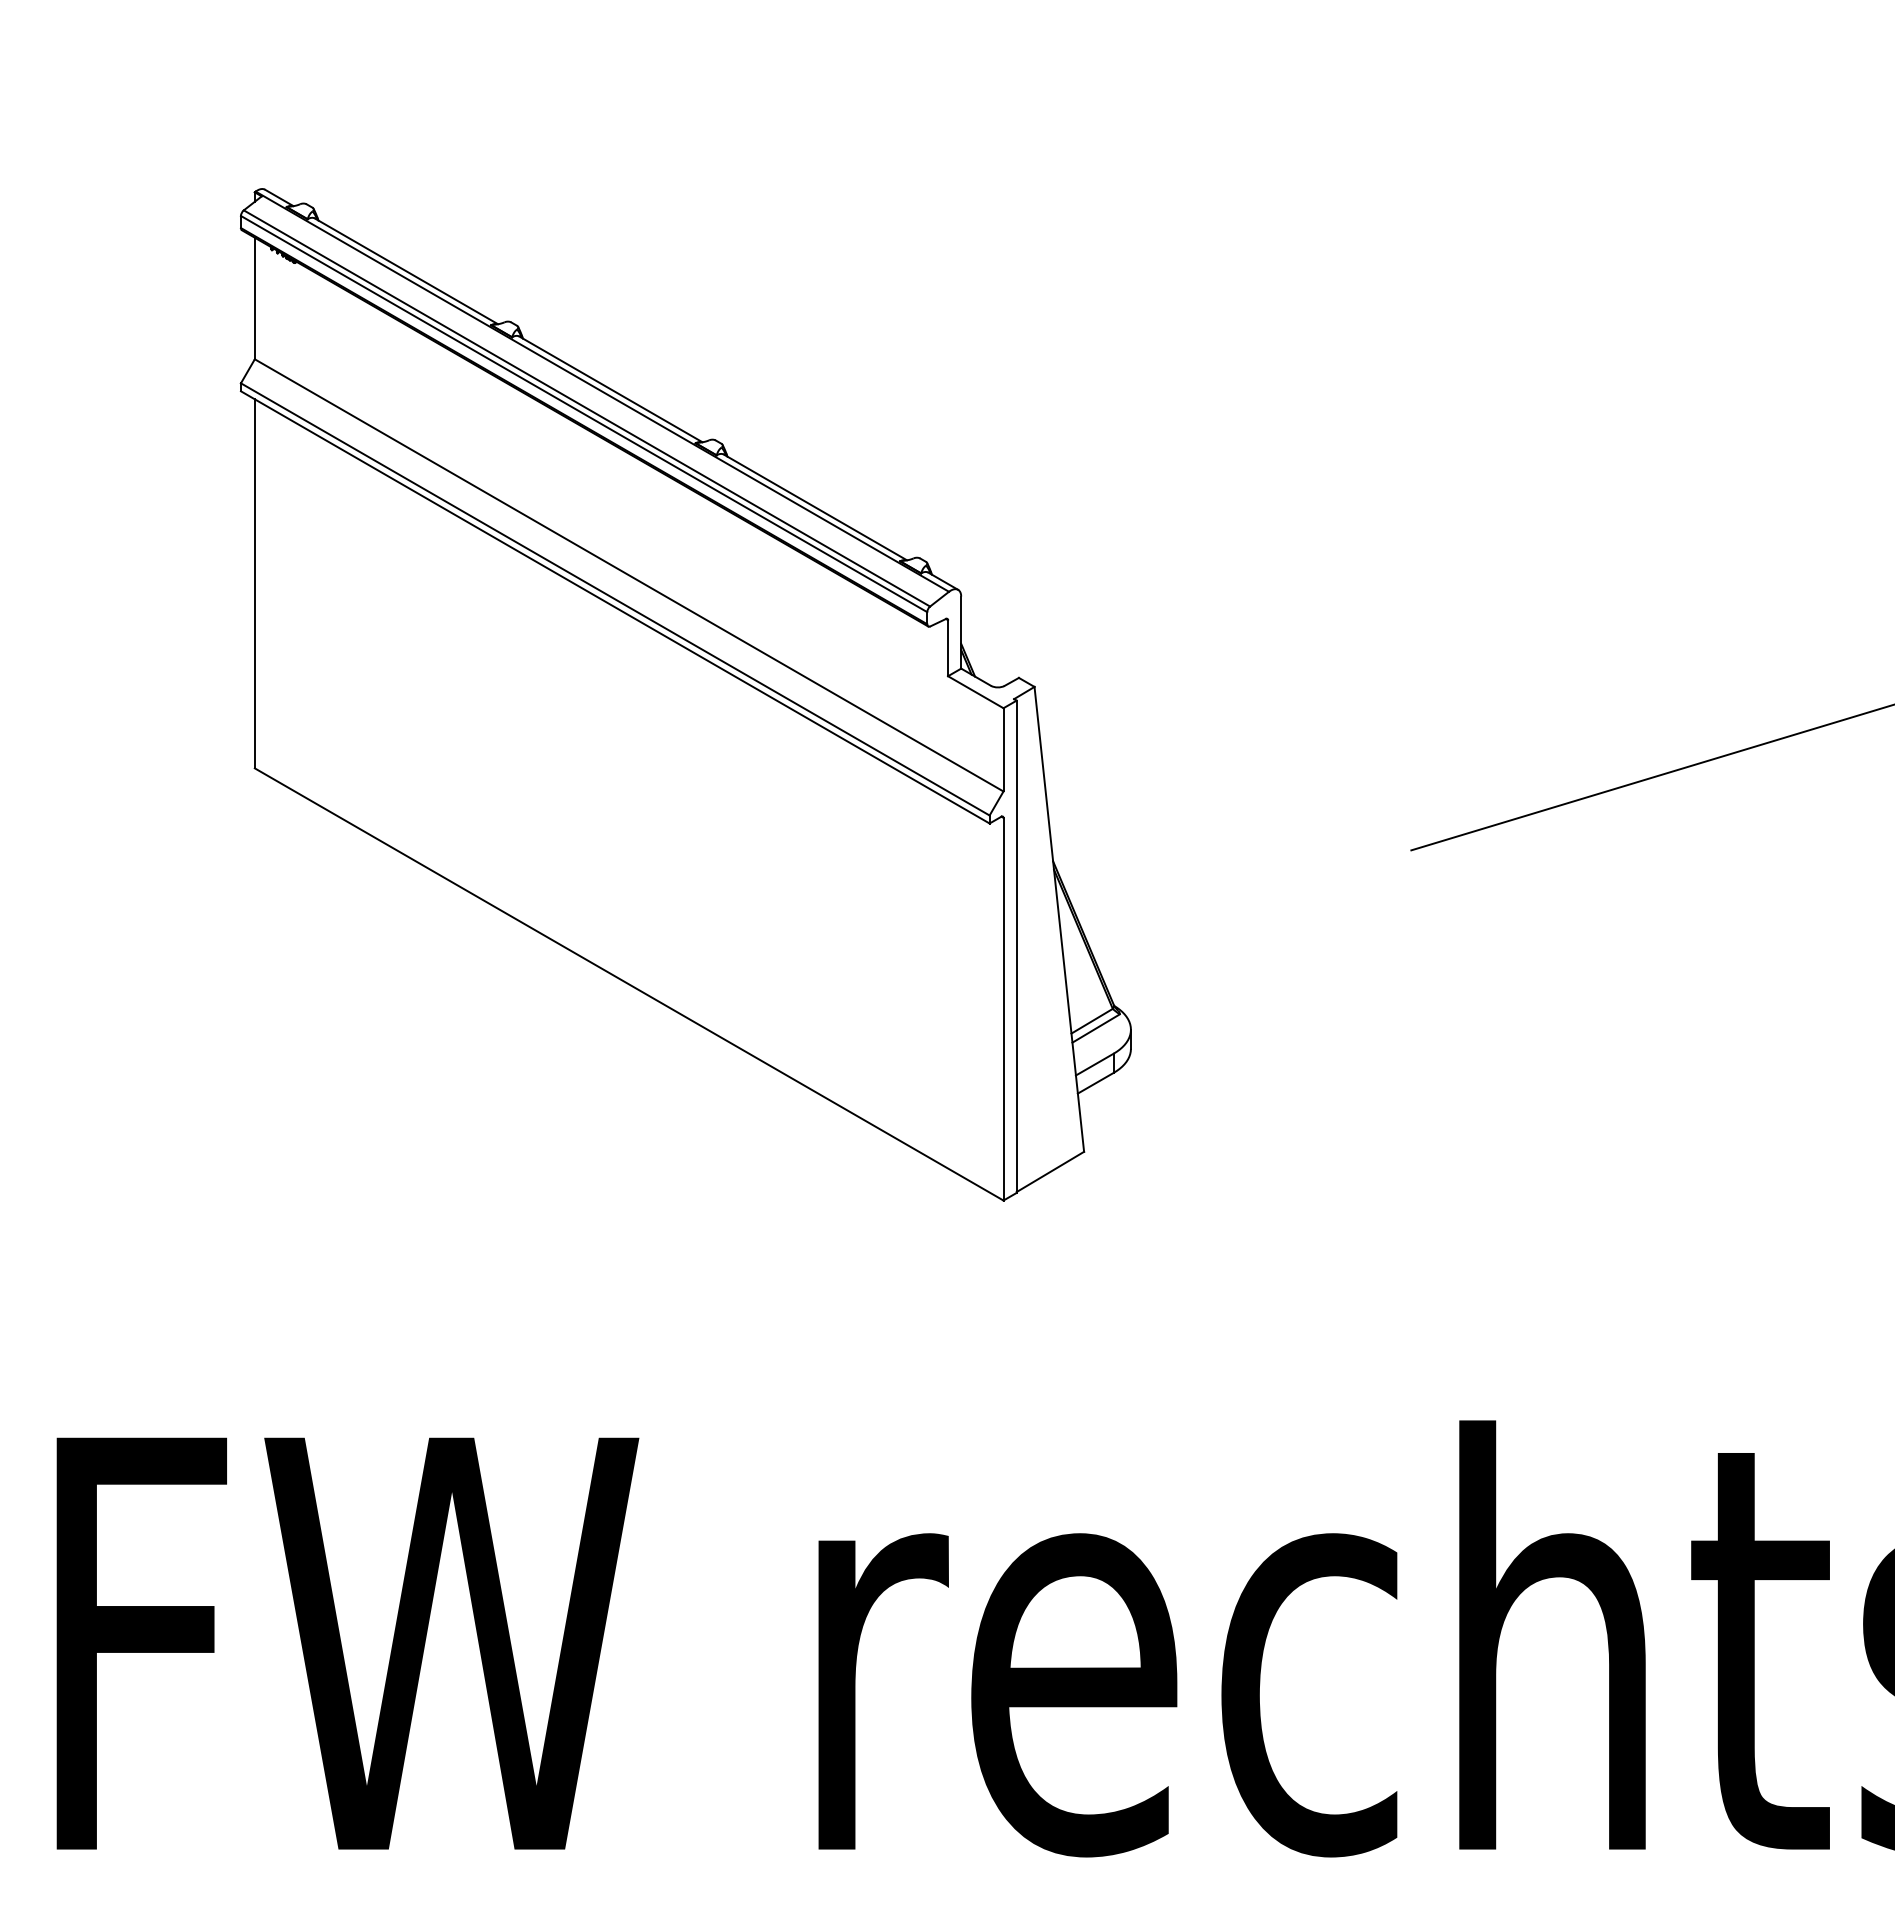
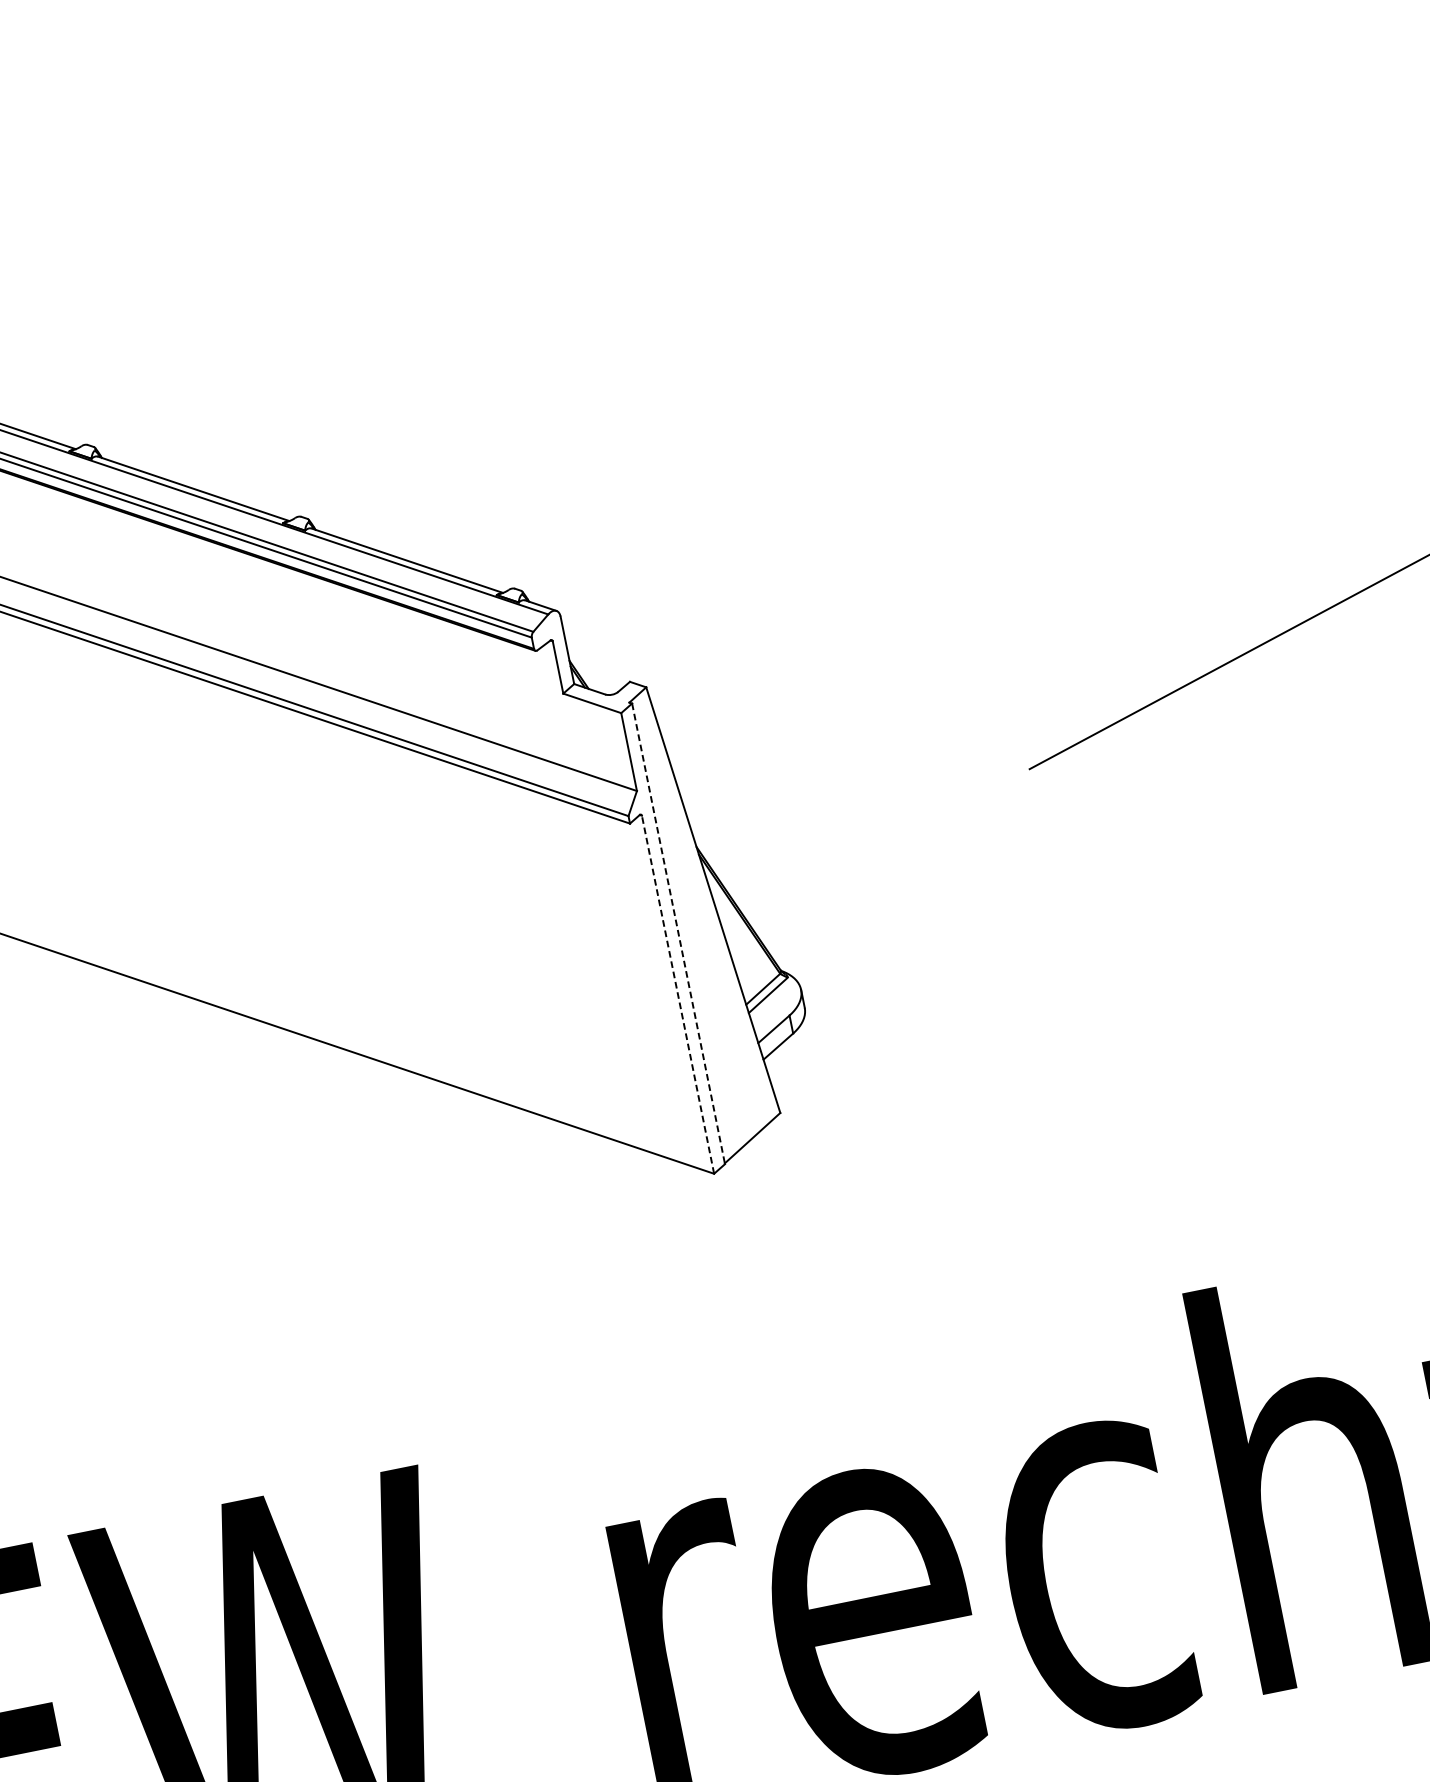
line: (1016, 947) -> (678, 934), solid -> dashed
line: (1003, 1008) -> (677, 994), solid -> dashed

